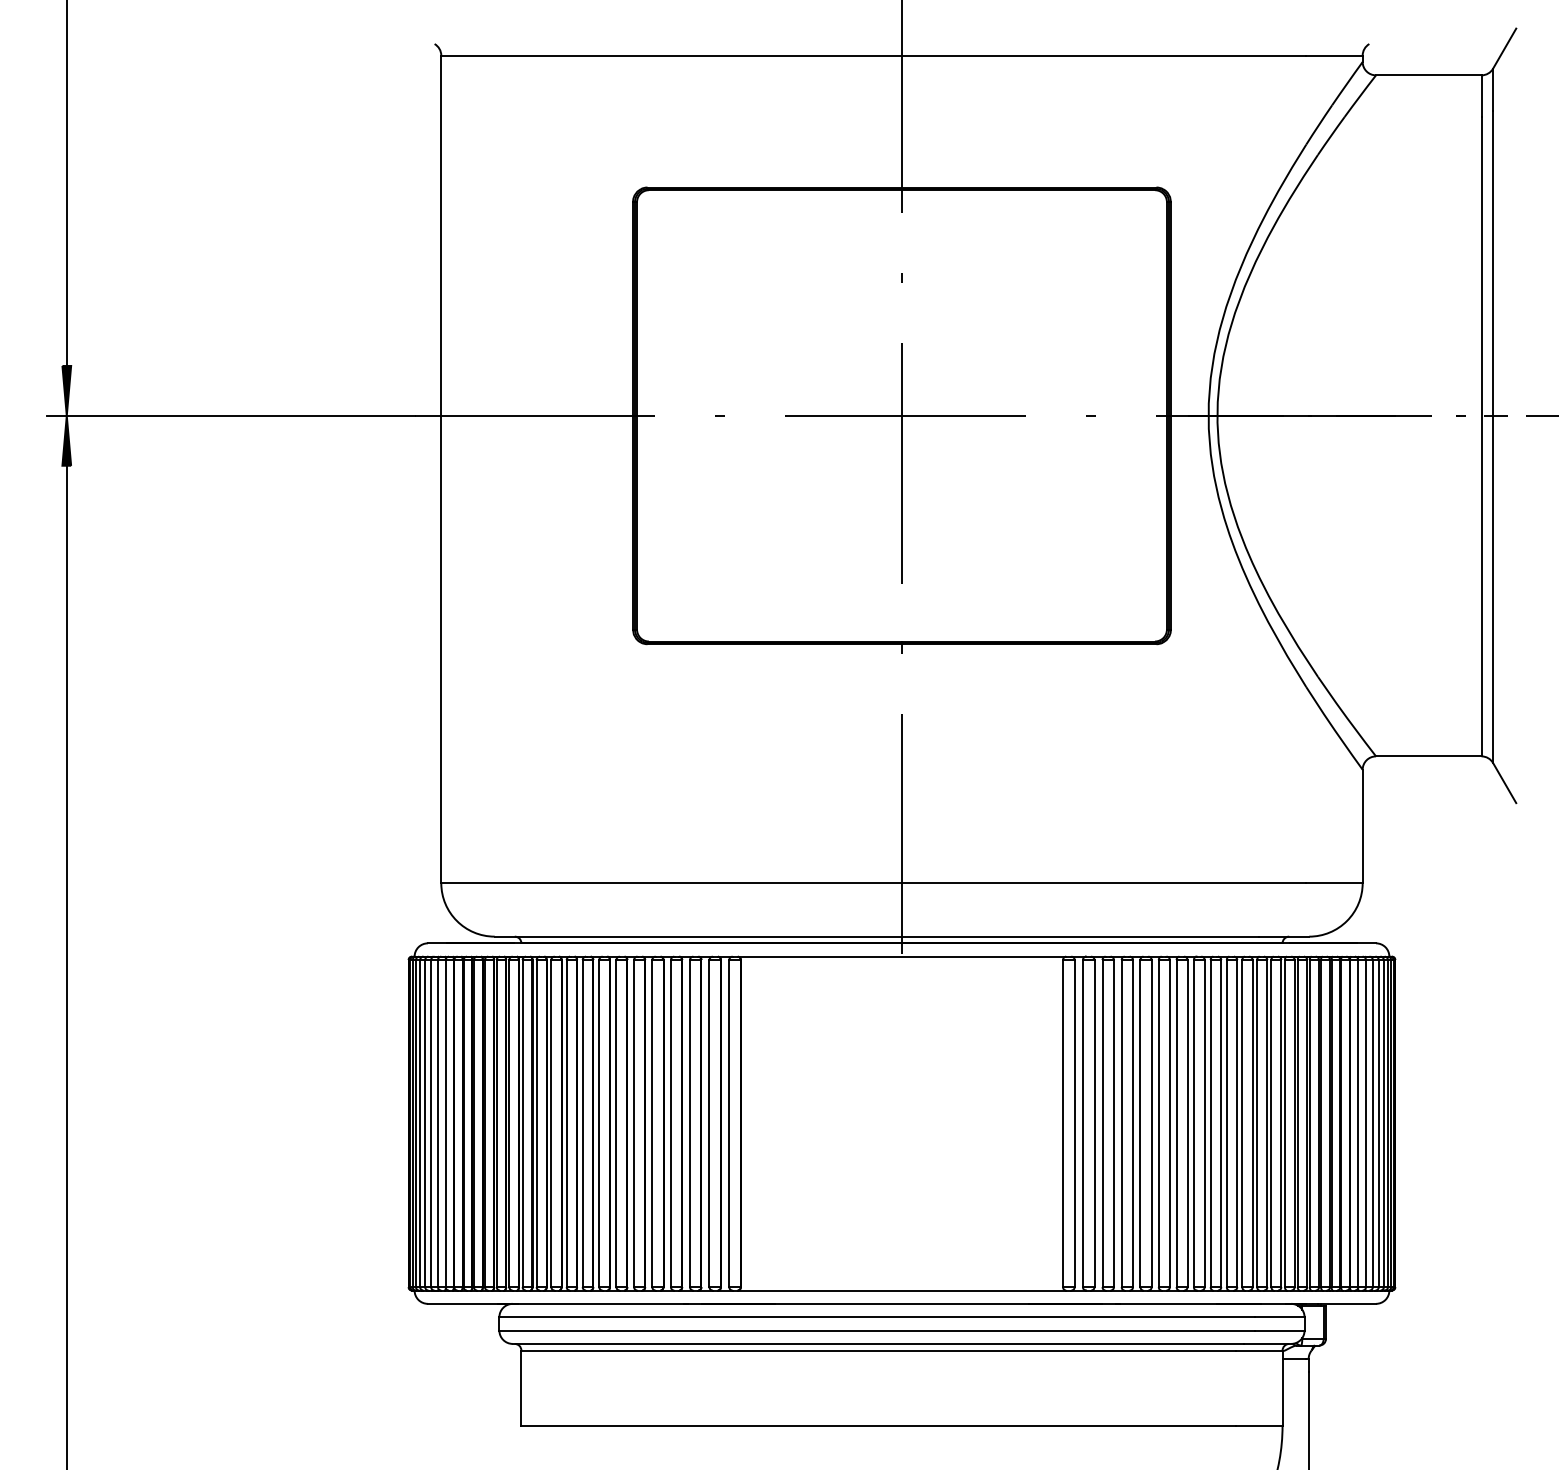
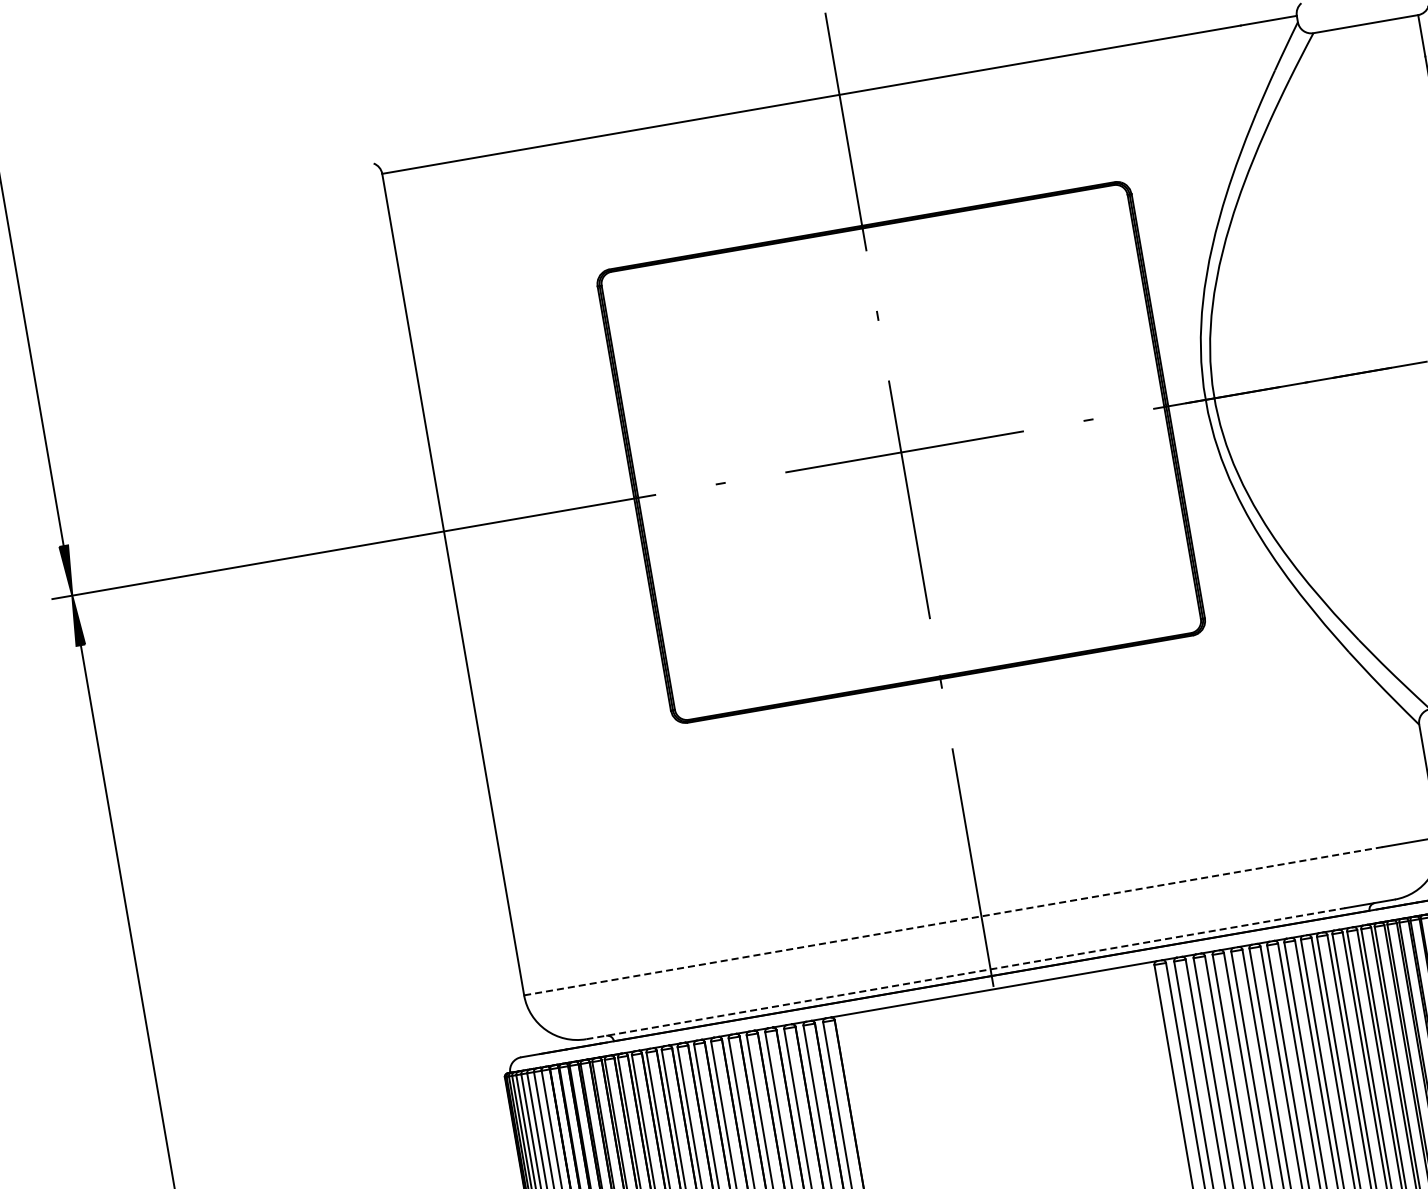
line: (874, 883) -> (954, 921), solid -> dashed
line: (877, 936) -> (966, 973), solid -> dashed

